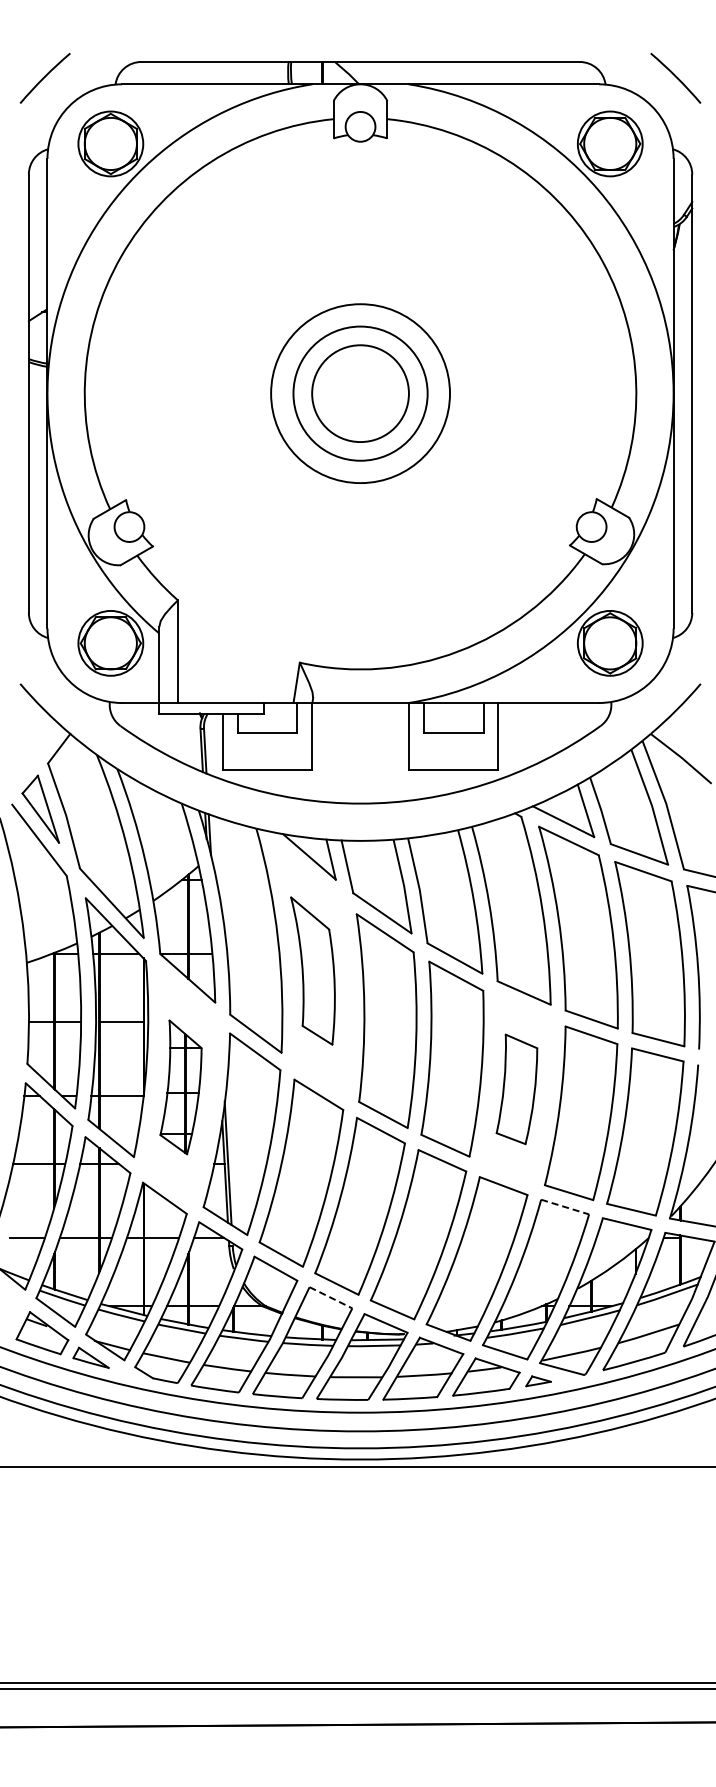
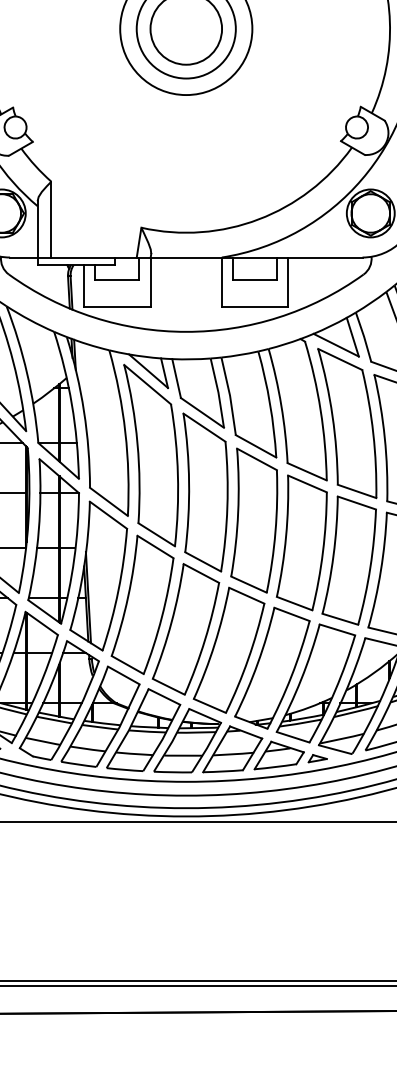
part: (312, 970) -> (150, 455), size x1.67
part: (180, 1087) -> (53, 541), size x1.67
part: (516, 1089) -> (301, 543), size x1.67
line: (565, 1207) -> (337, 630), dashed -> solid
line: (330, 1297) -> (164, 696), dashed -> solid

